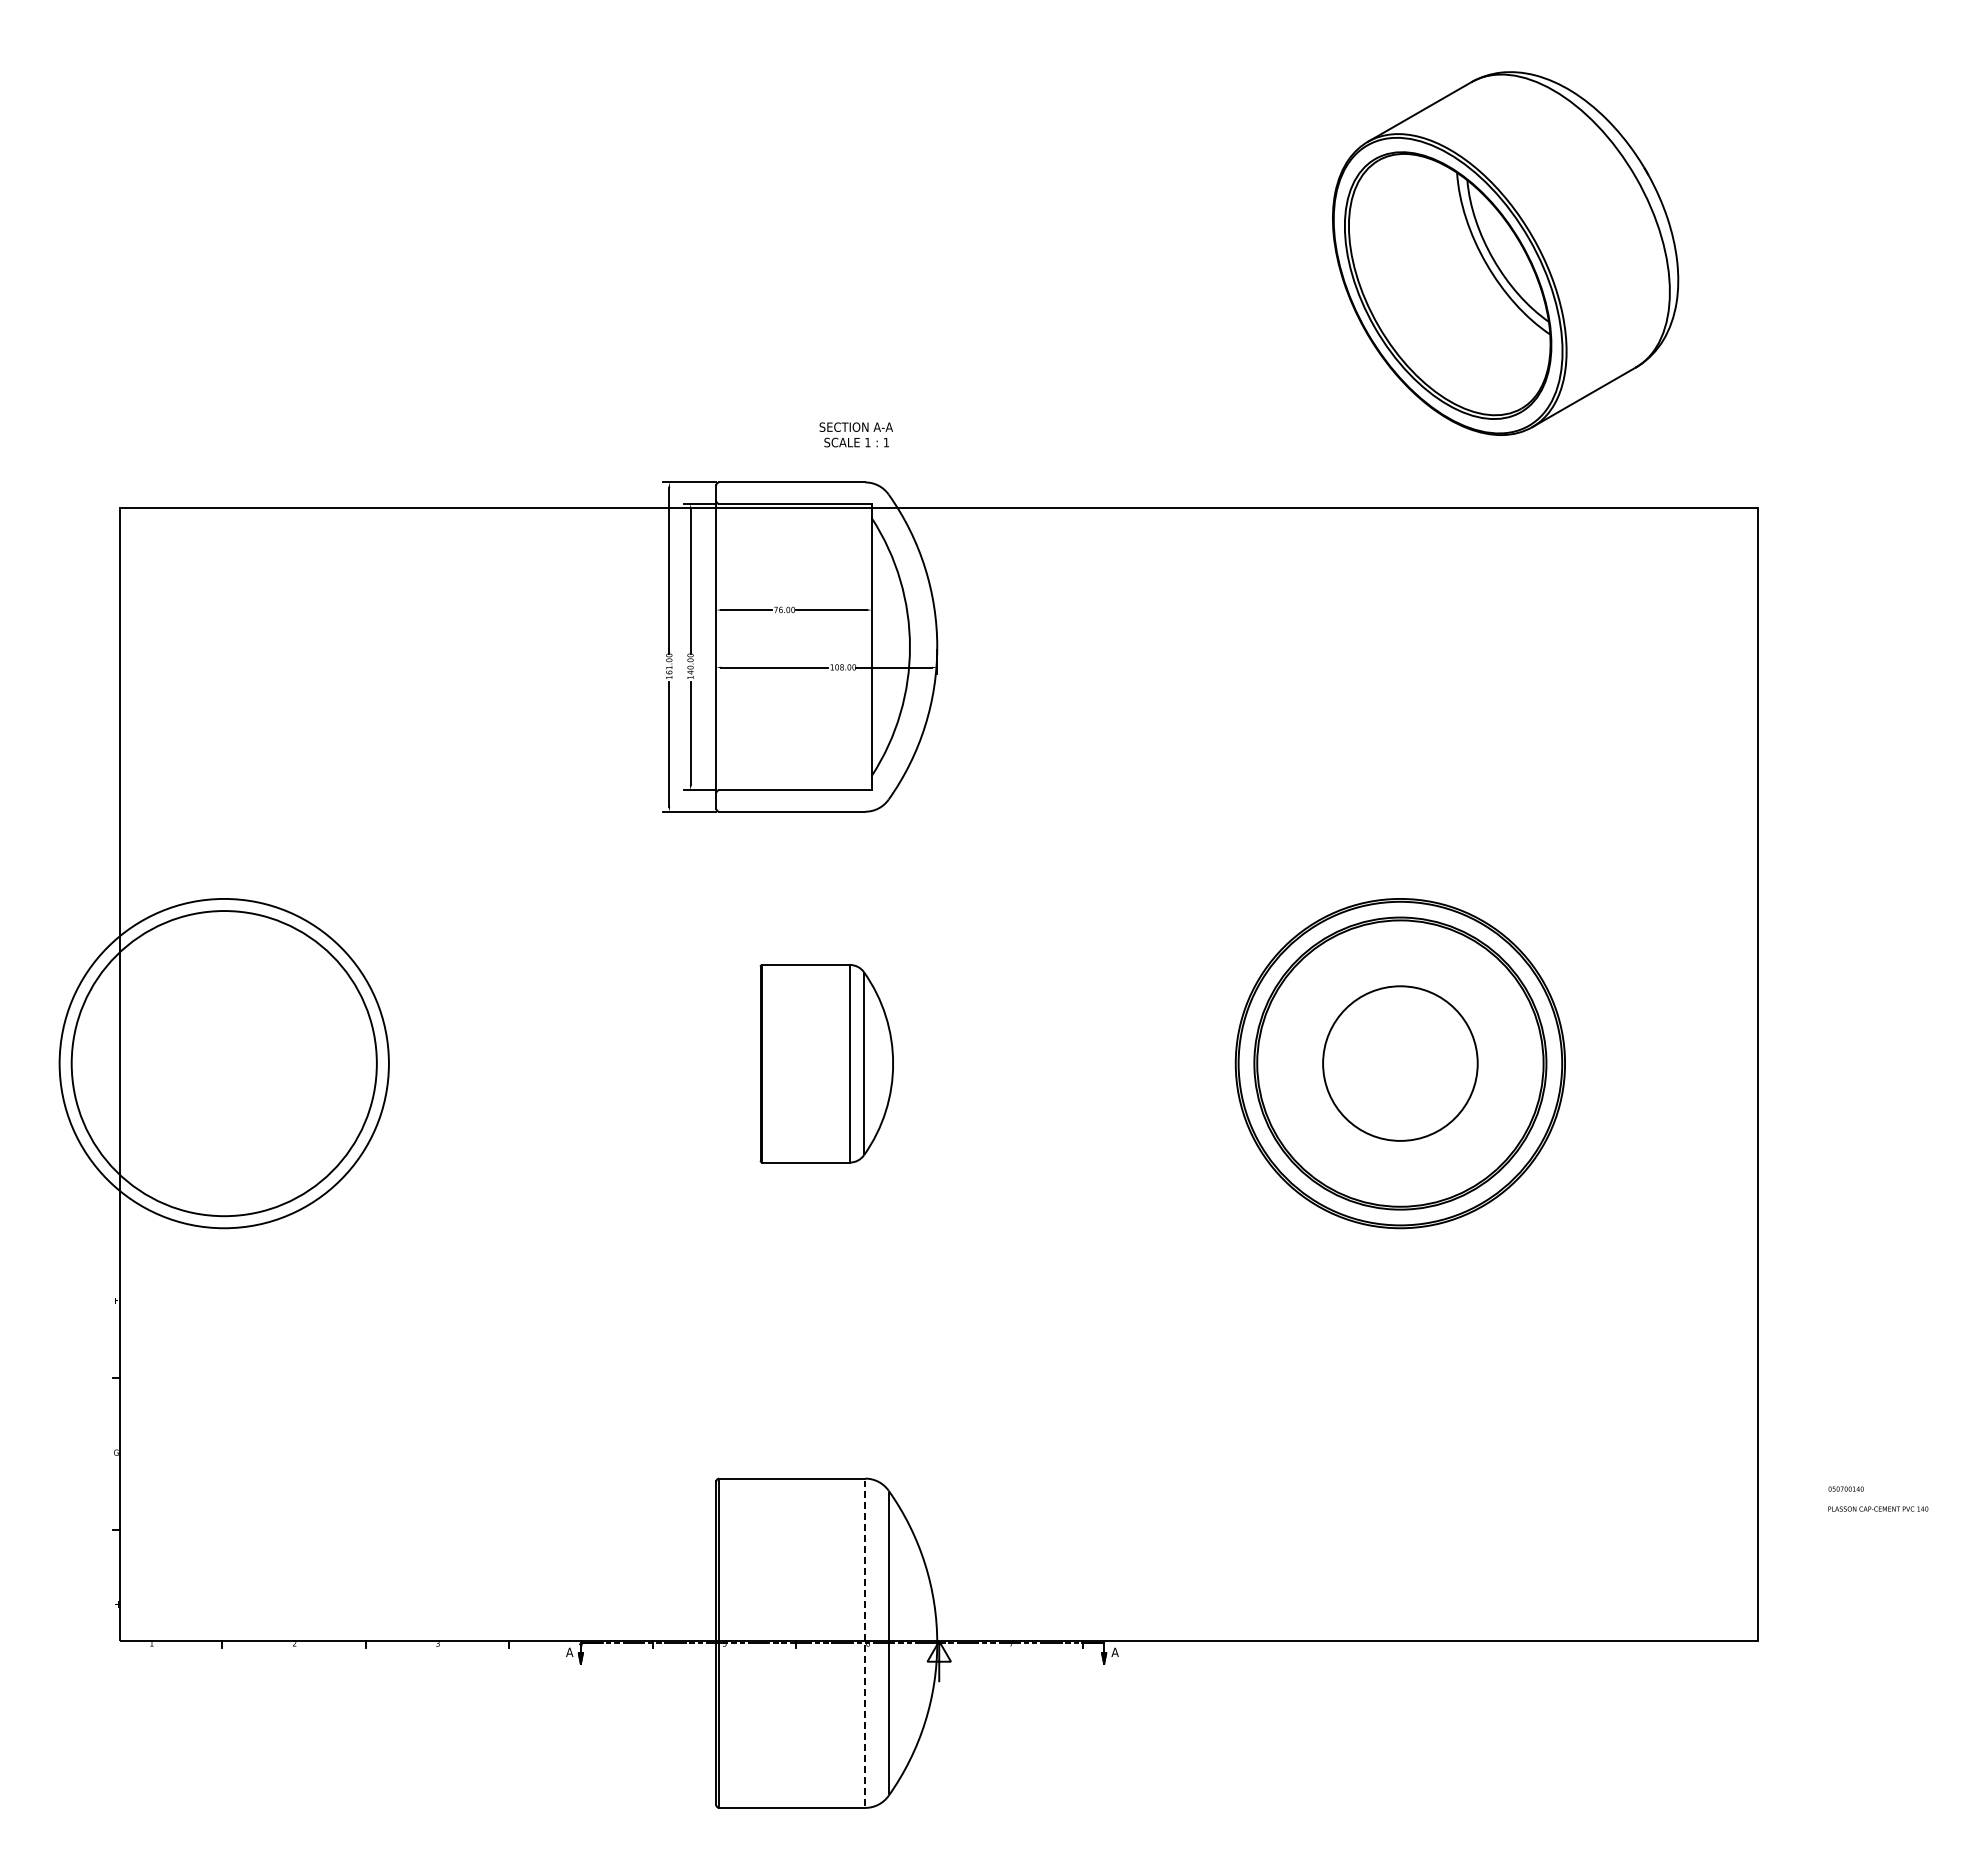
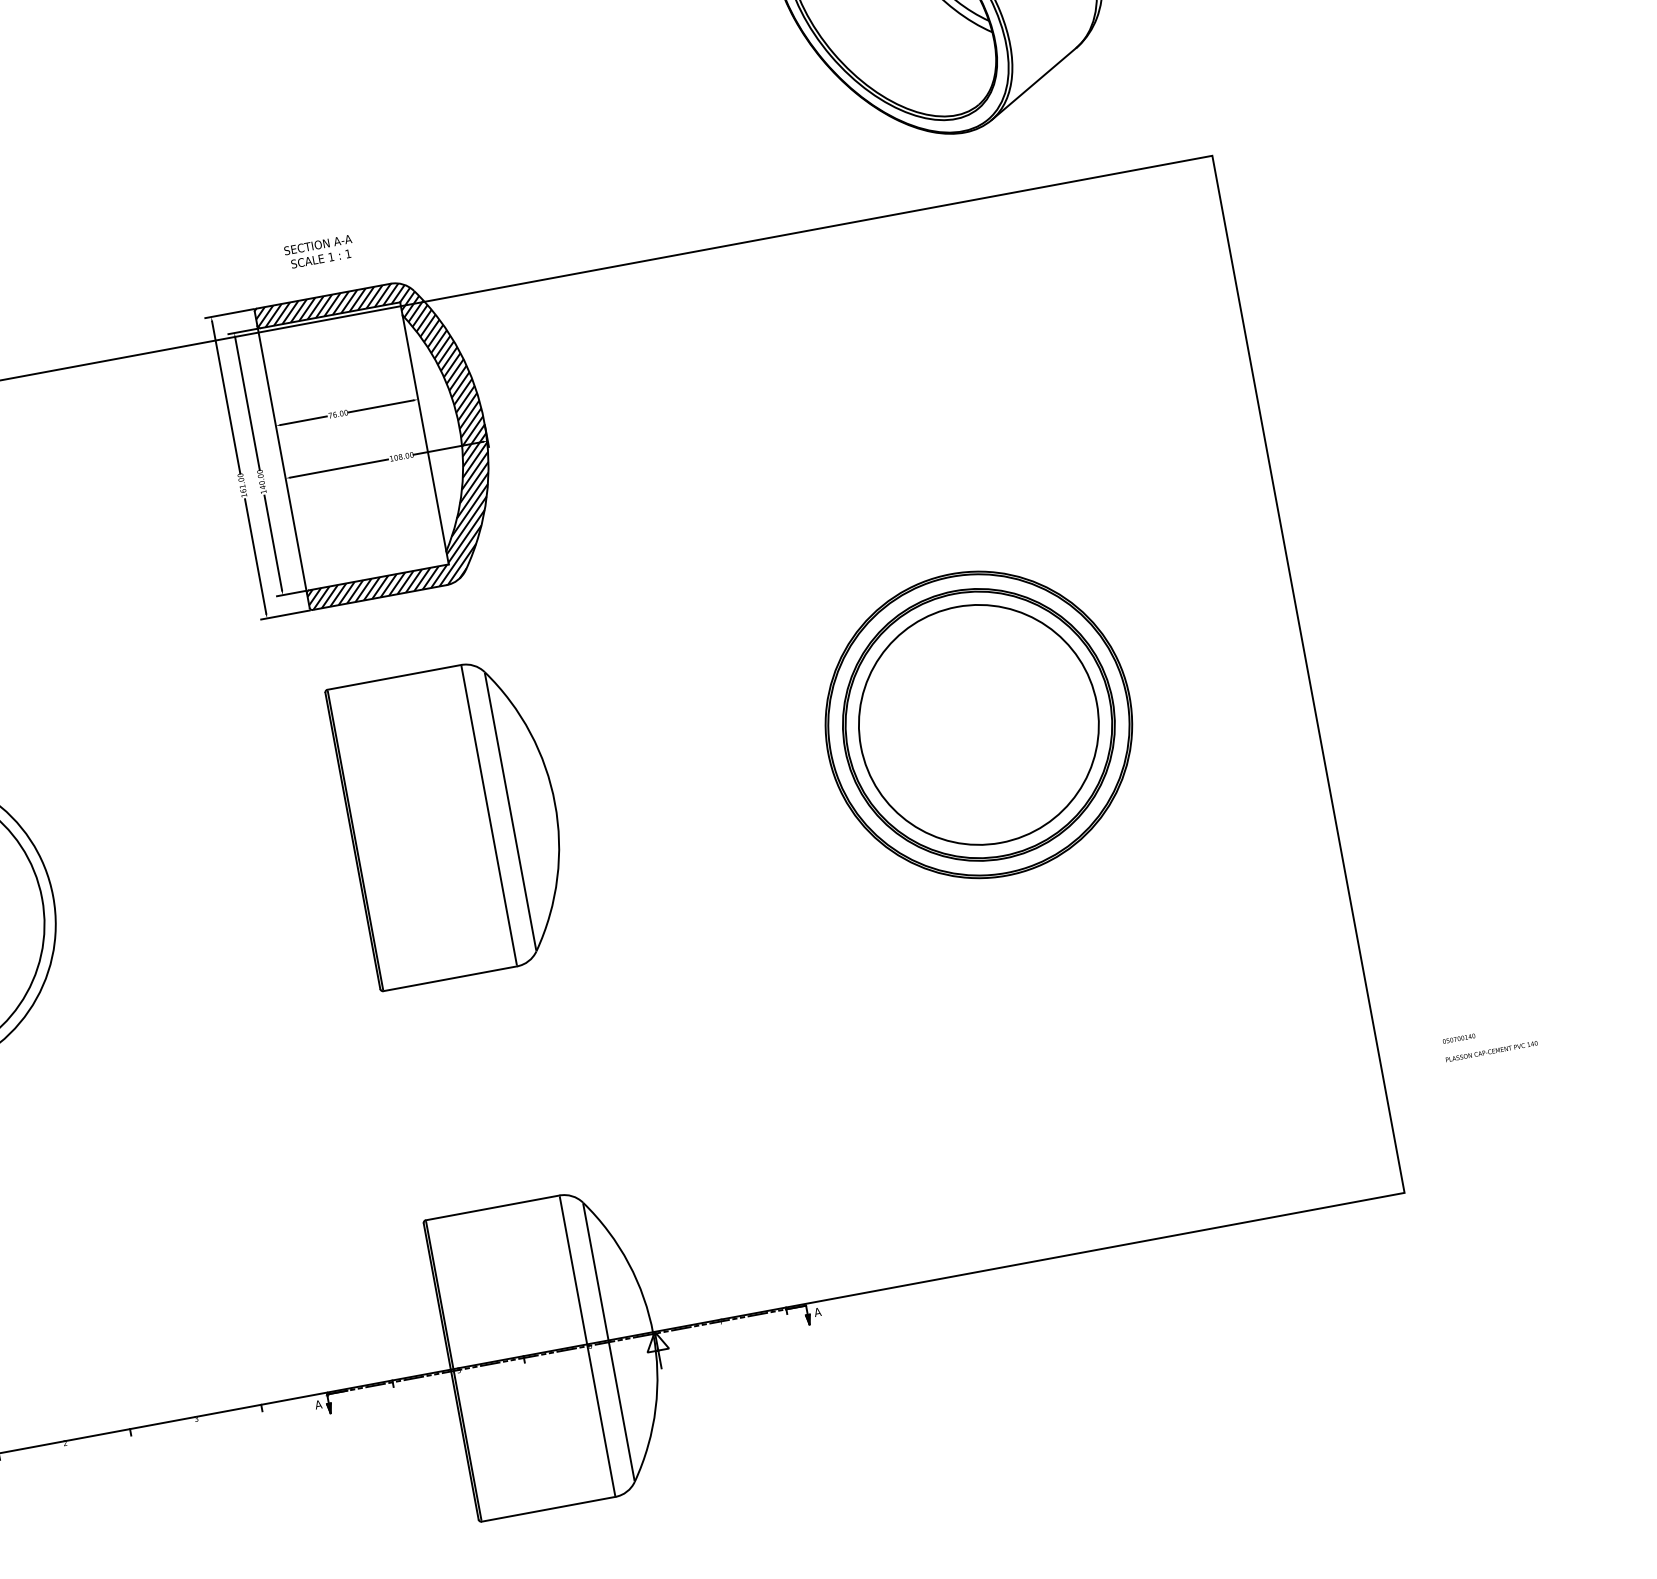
text: (855, 434) -> (318, 251), moved
hatch: (826, 646) -> (382, 440), added
part: (826, 1063) -> (453, 822), size x1.67
circle: (1400, 1063) -> (978, 724), size x1.67
line: (865, 1643) -> (587, 1346), dashed -> solid

